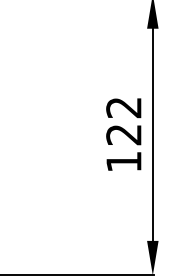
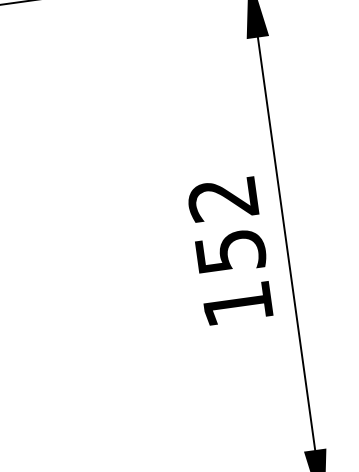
text: (123, 135) -> (229, 253), 122 -> 152

